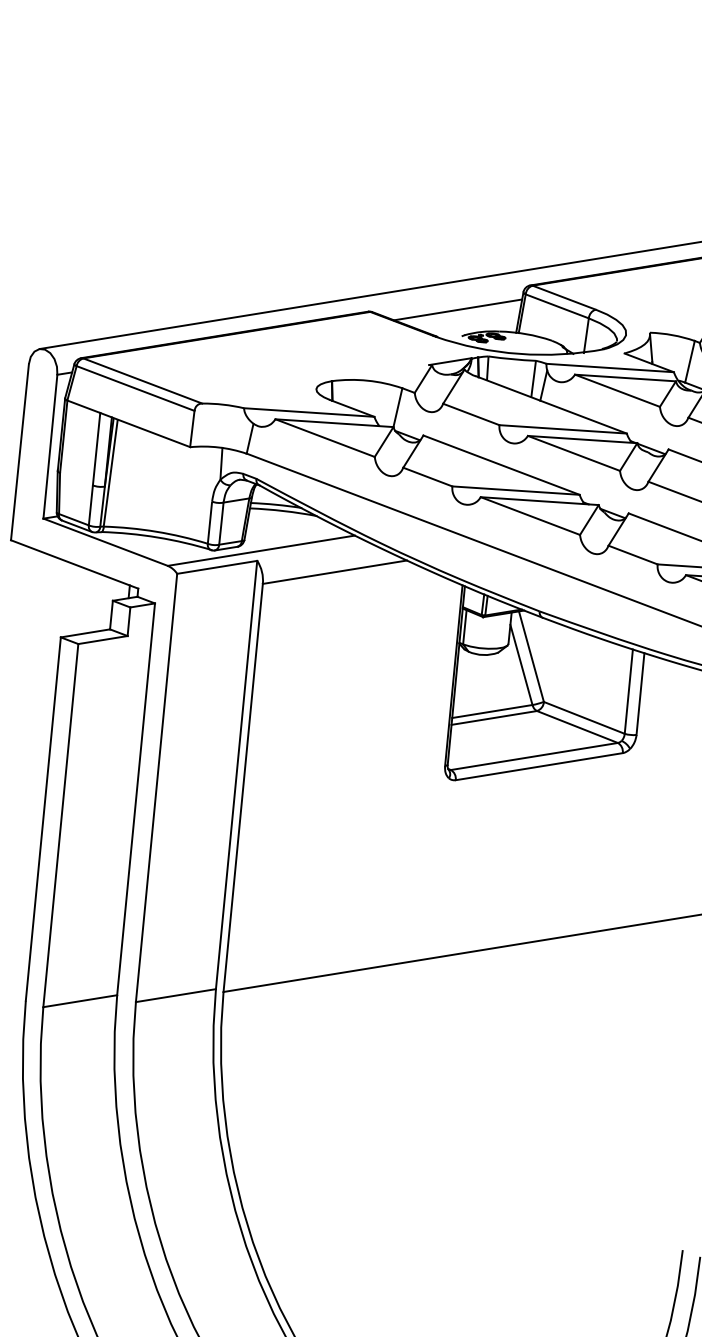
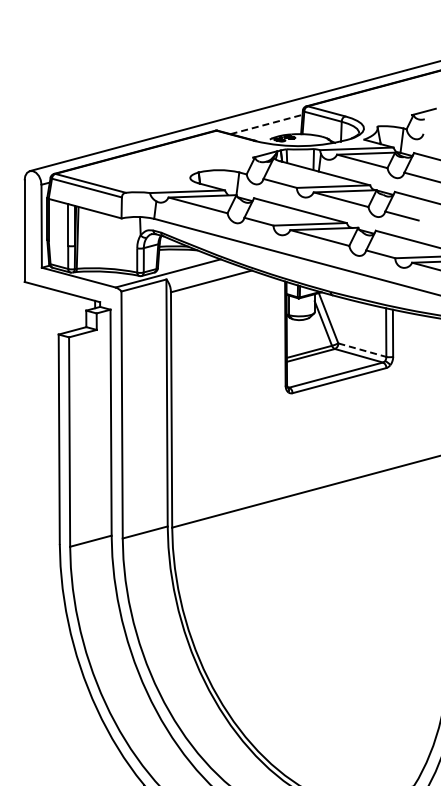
line: (459, 310) -> (267, 124), solid -> dashed
line: (584, 718) -> (362, 350), solid -> dashed

